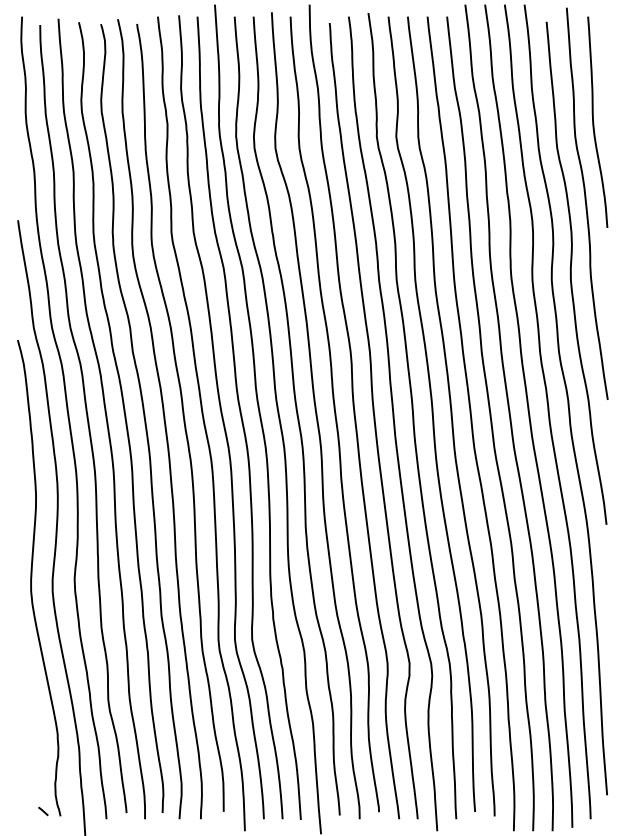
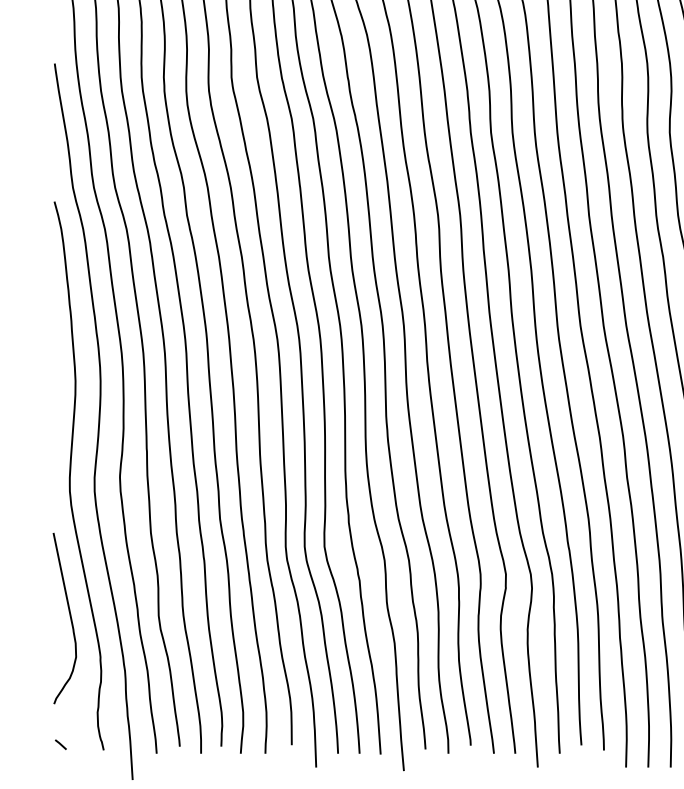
curve: (30, 699) -> (69, 615), added
line: (43, 811) -> (61, 744), moved

